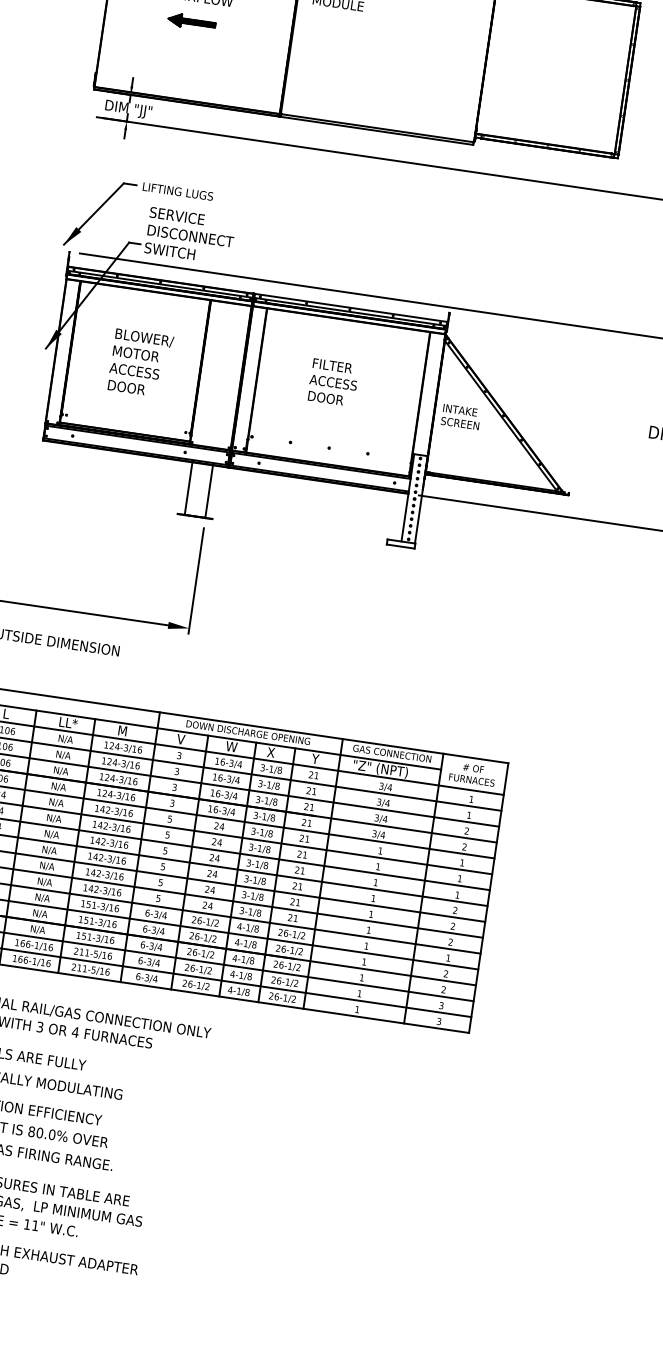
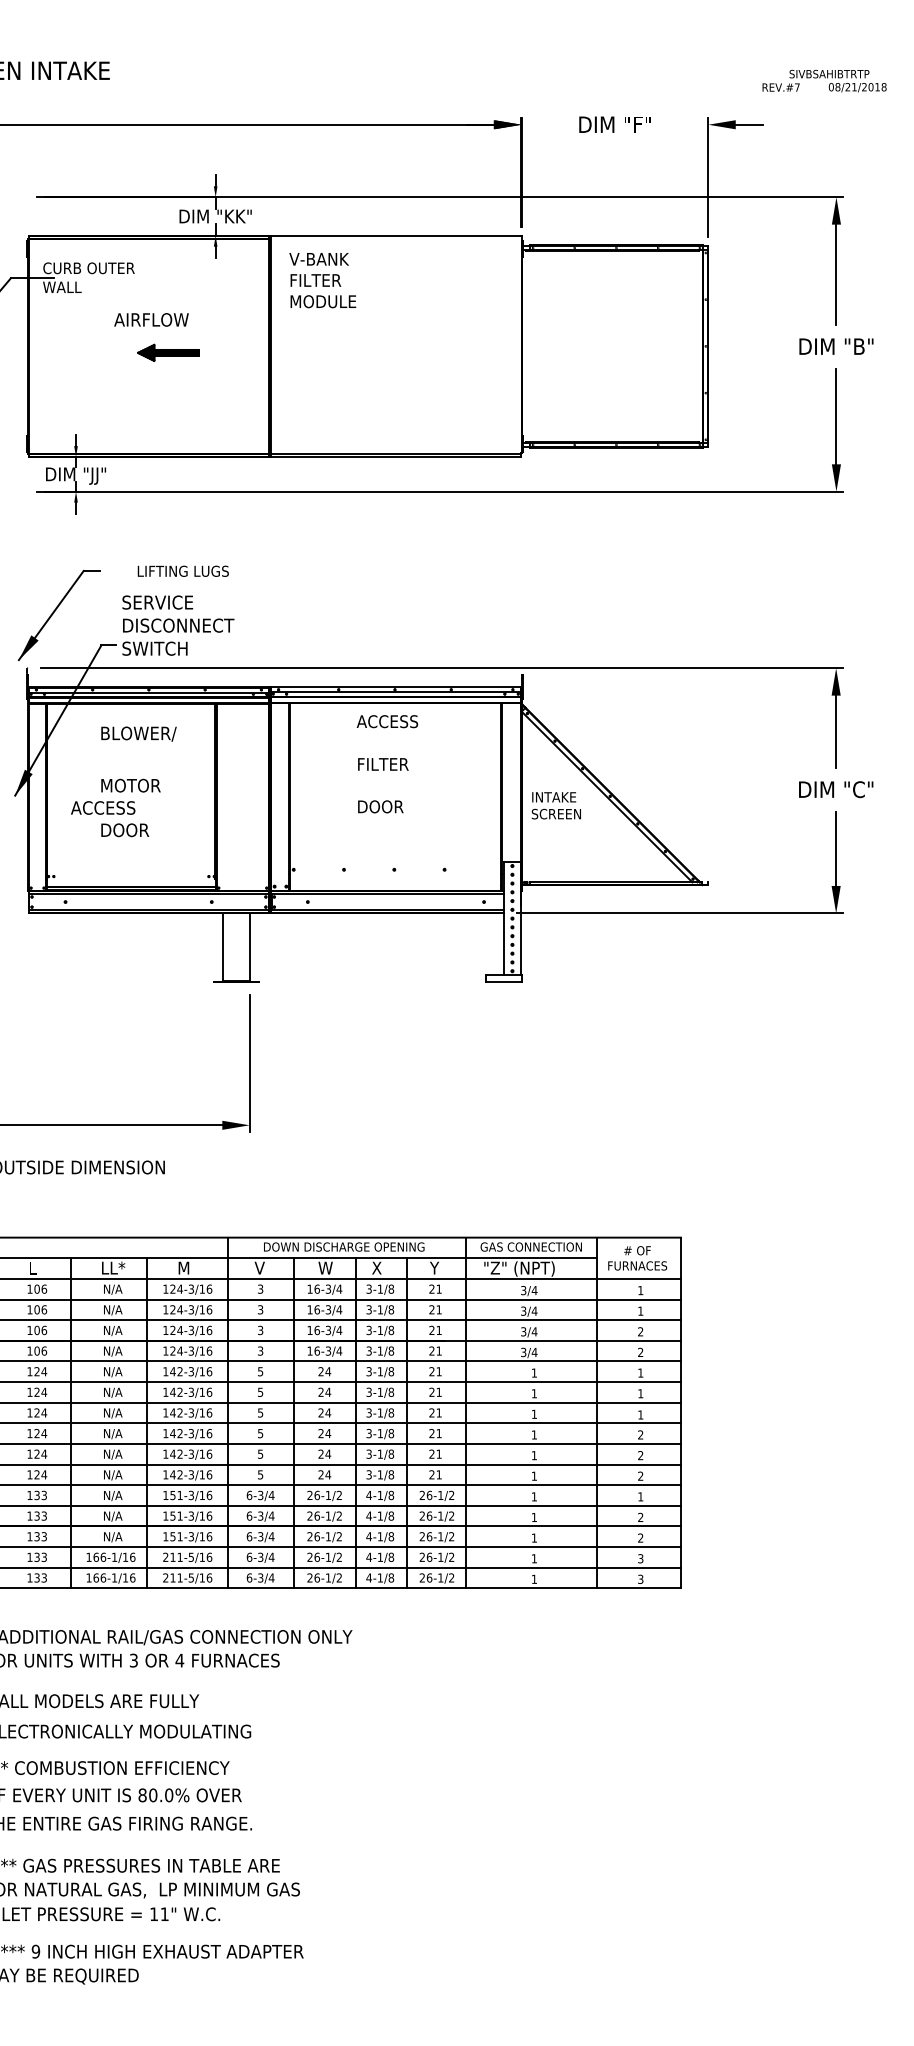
part: (192, 21) -> (168, 352), moved
text: (177, 190) -> (182, 570), moved
text: (144, 337) -> (138, 733), moved
text: (134, 370) -> (103, 807), moved
text: (333, 382) -> (387, 721), moved

